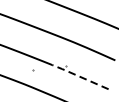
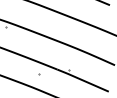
line: (78, 75) -> (81, 79), dashed -> solid

